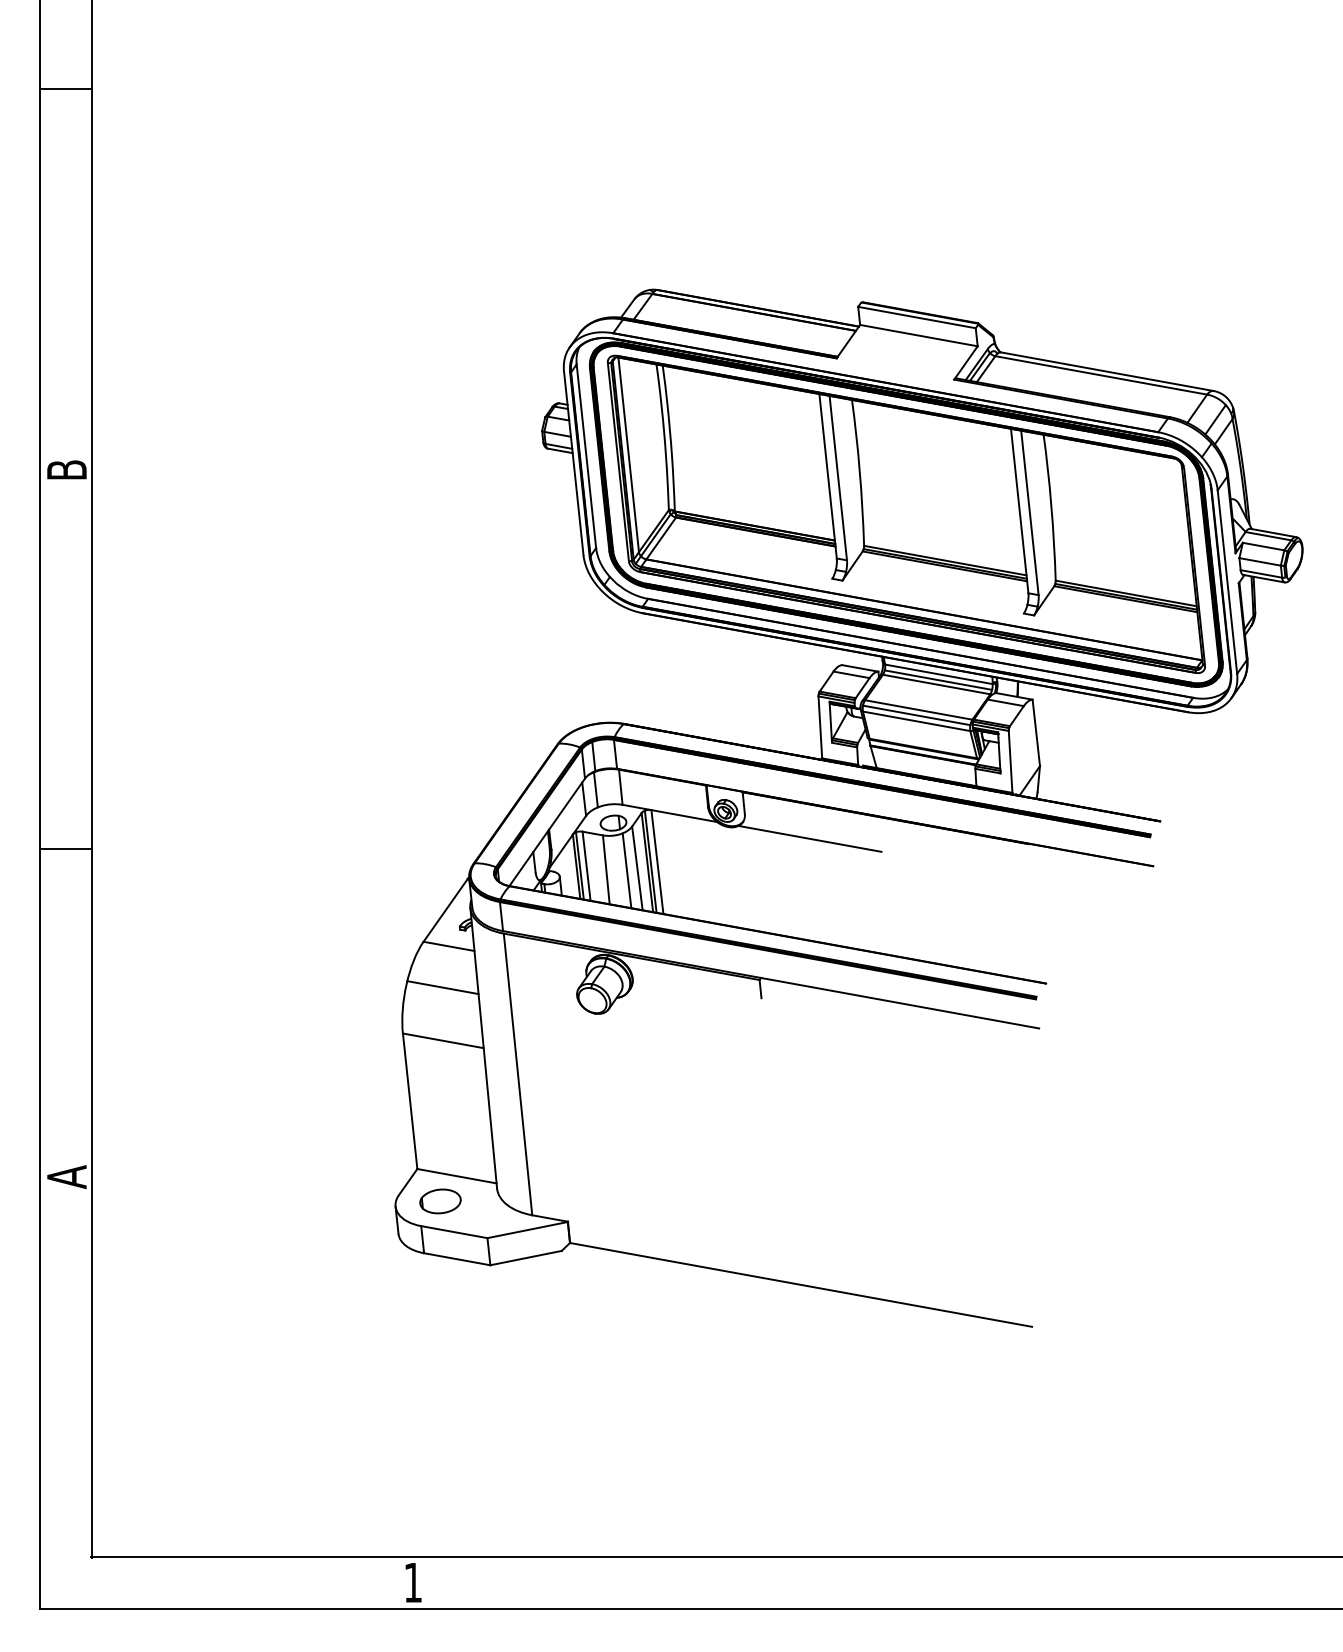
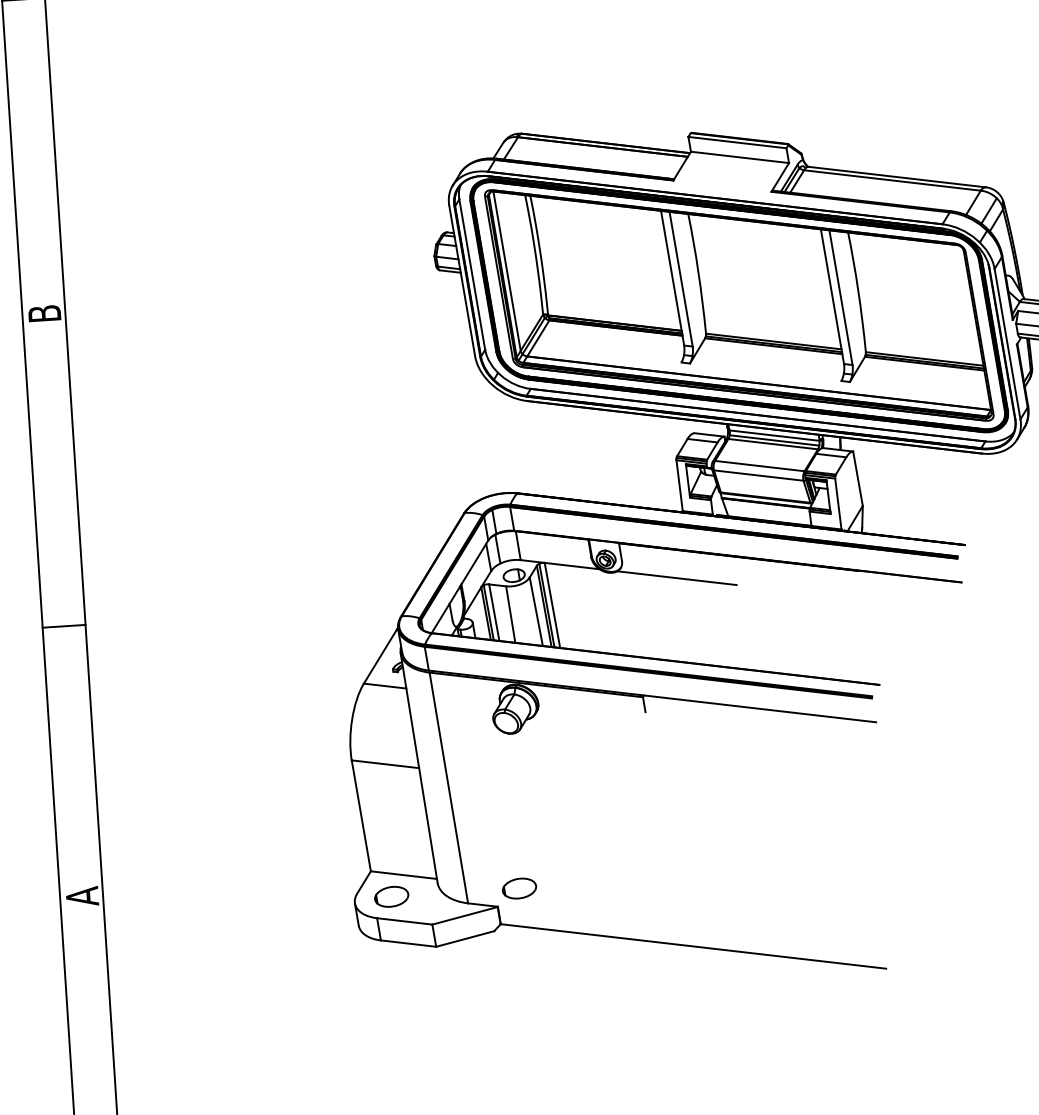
line: (916, 715) -> (758, 470), removed
line: (626, 870) -> (527, 614), removed
line: (442, 987) -> (381, 720), removed
part: (595, 1201) -> (519, 888), added

